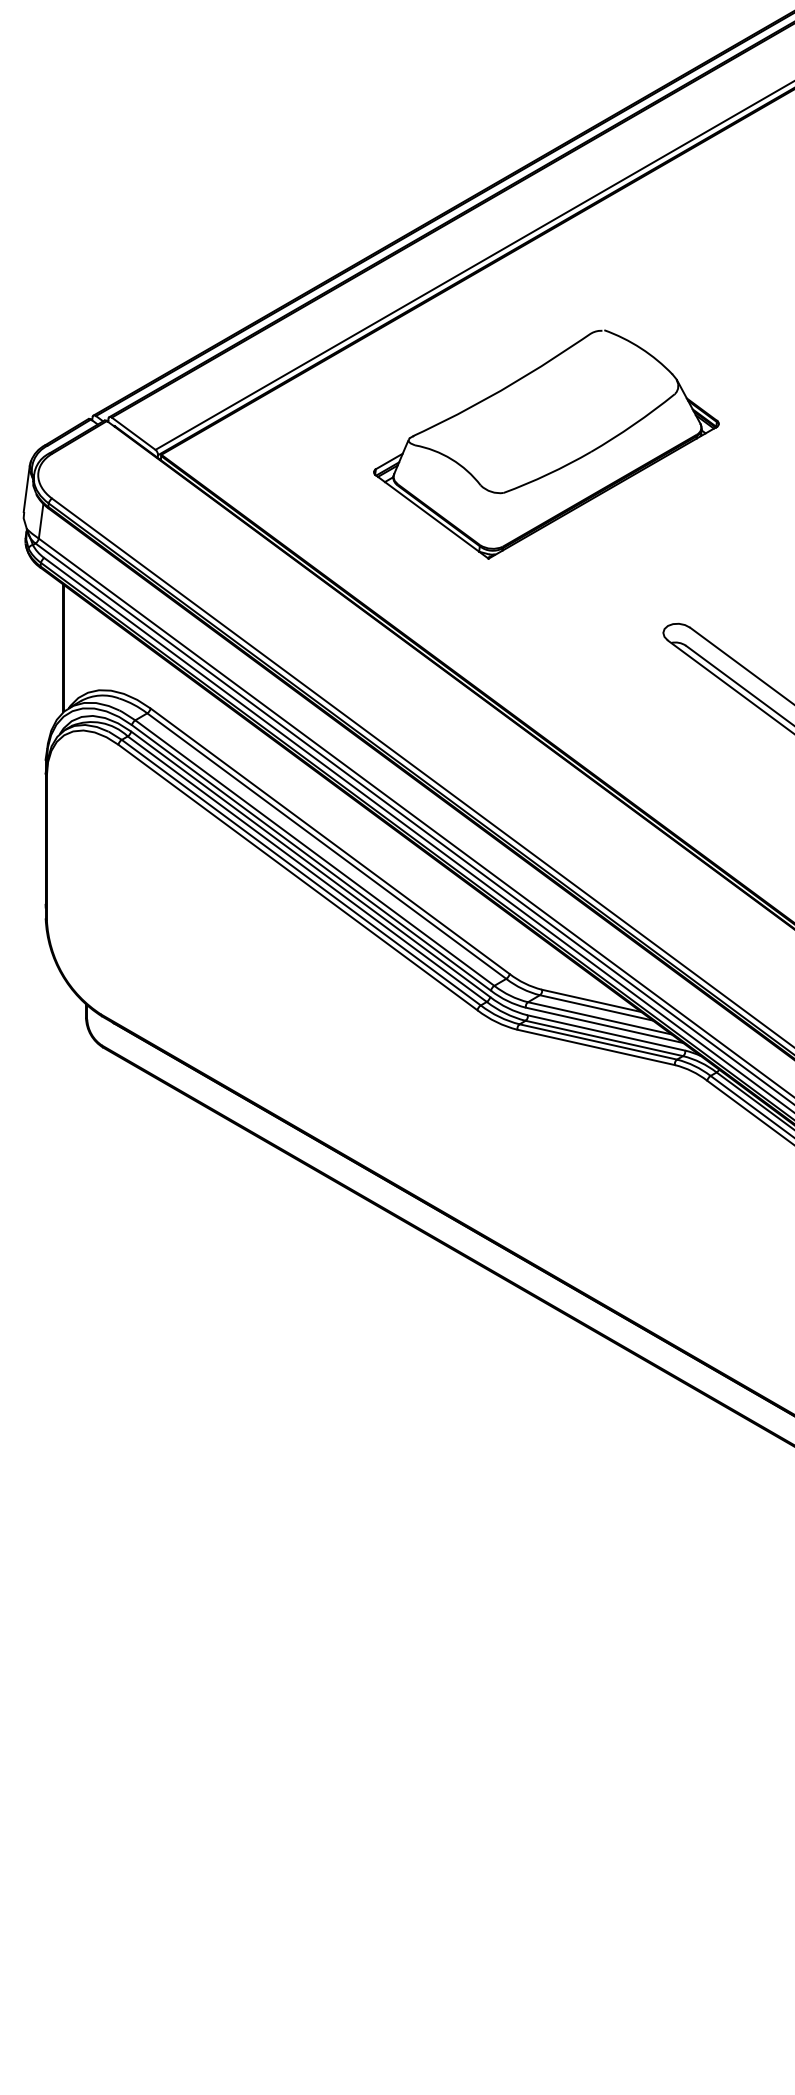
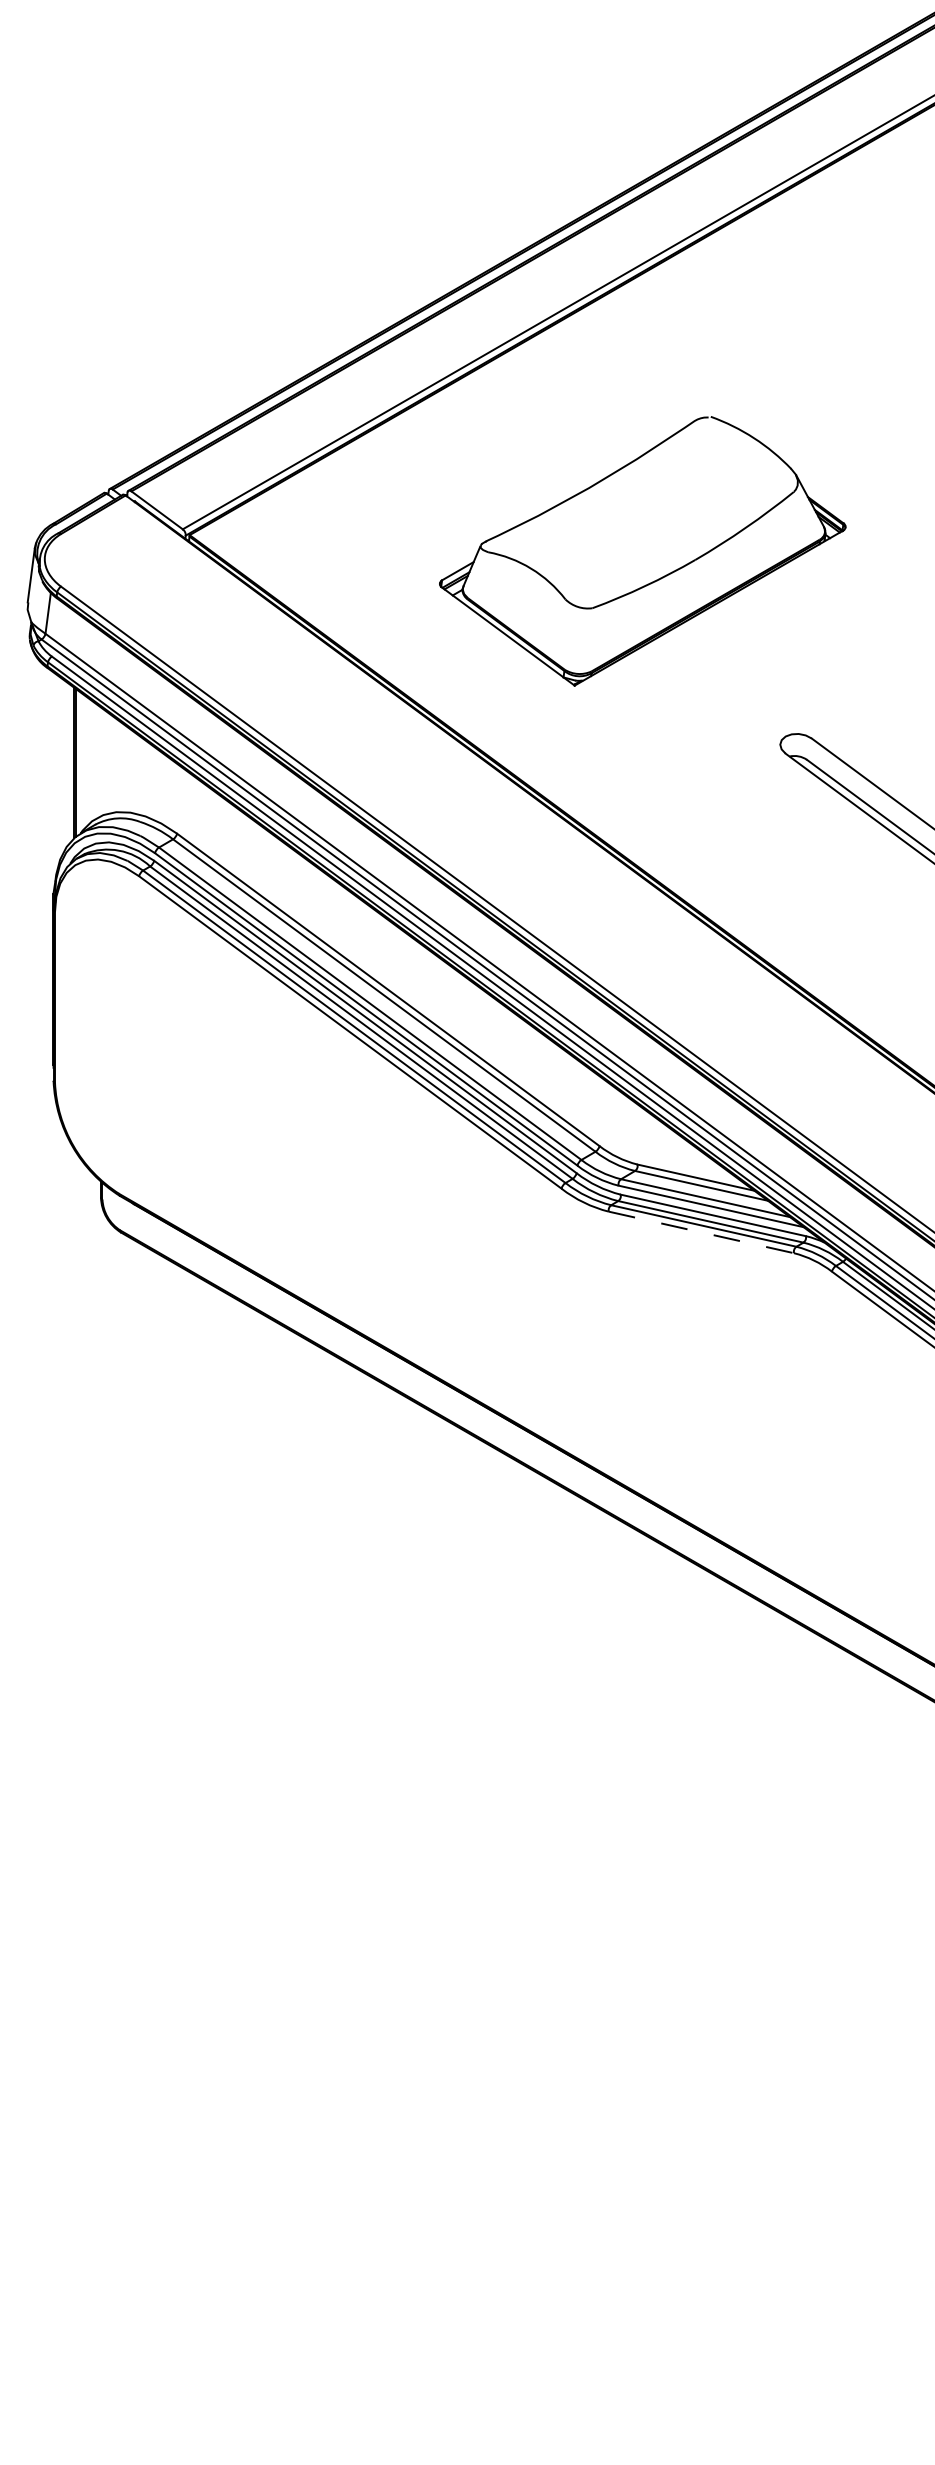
part: (557, 468) -> (655, 579), moved
line: (596, 1047) -> (701, 1232), solid -> dashed

